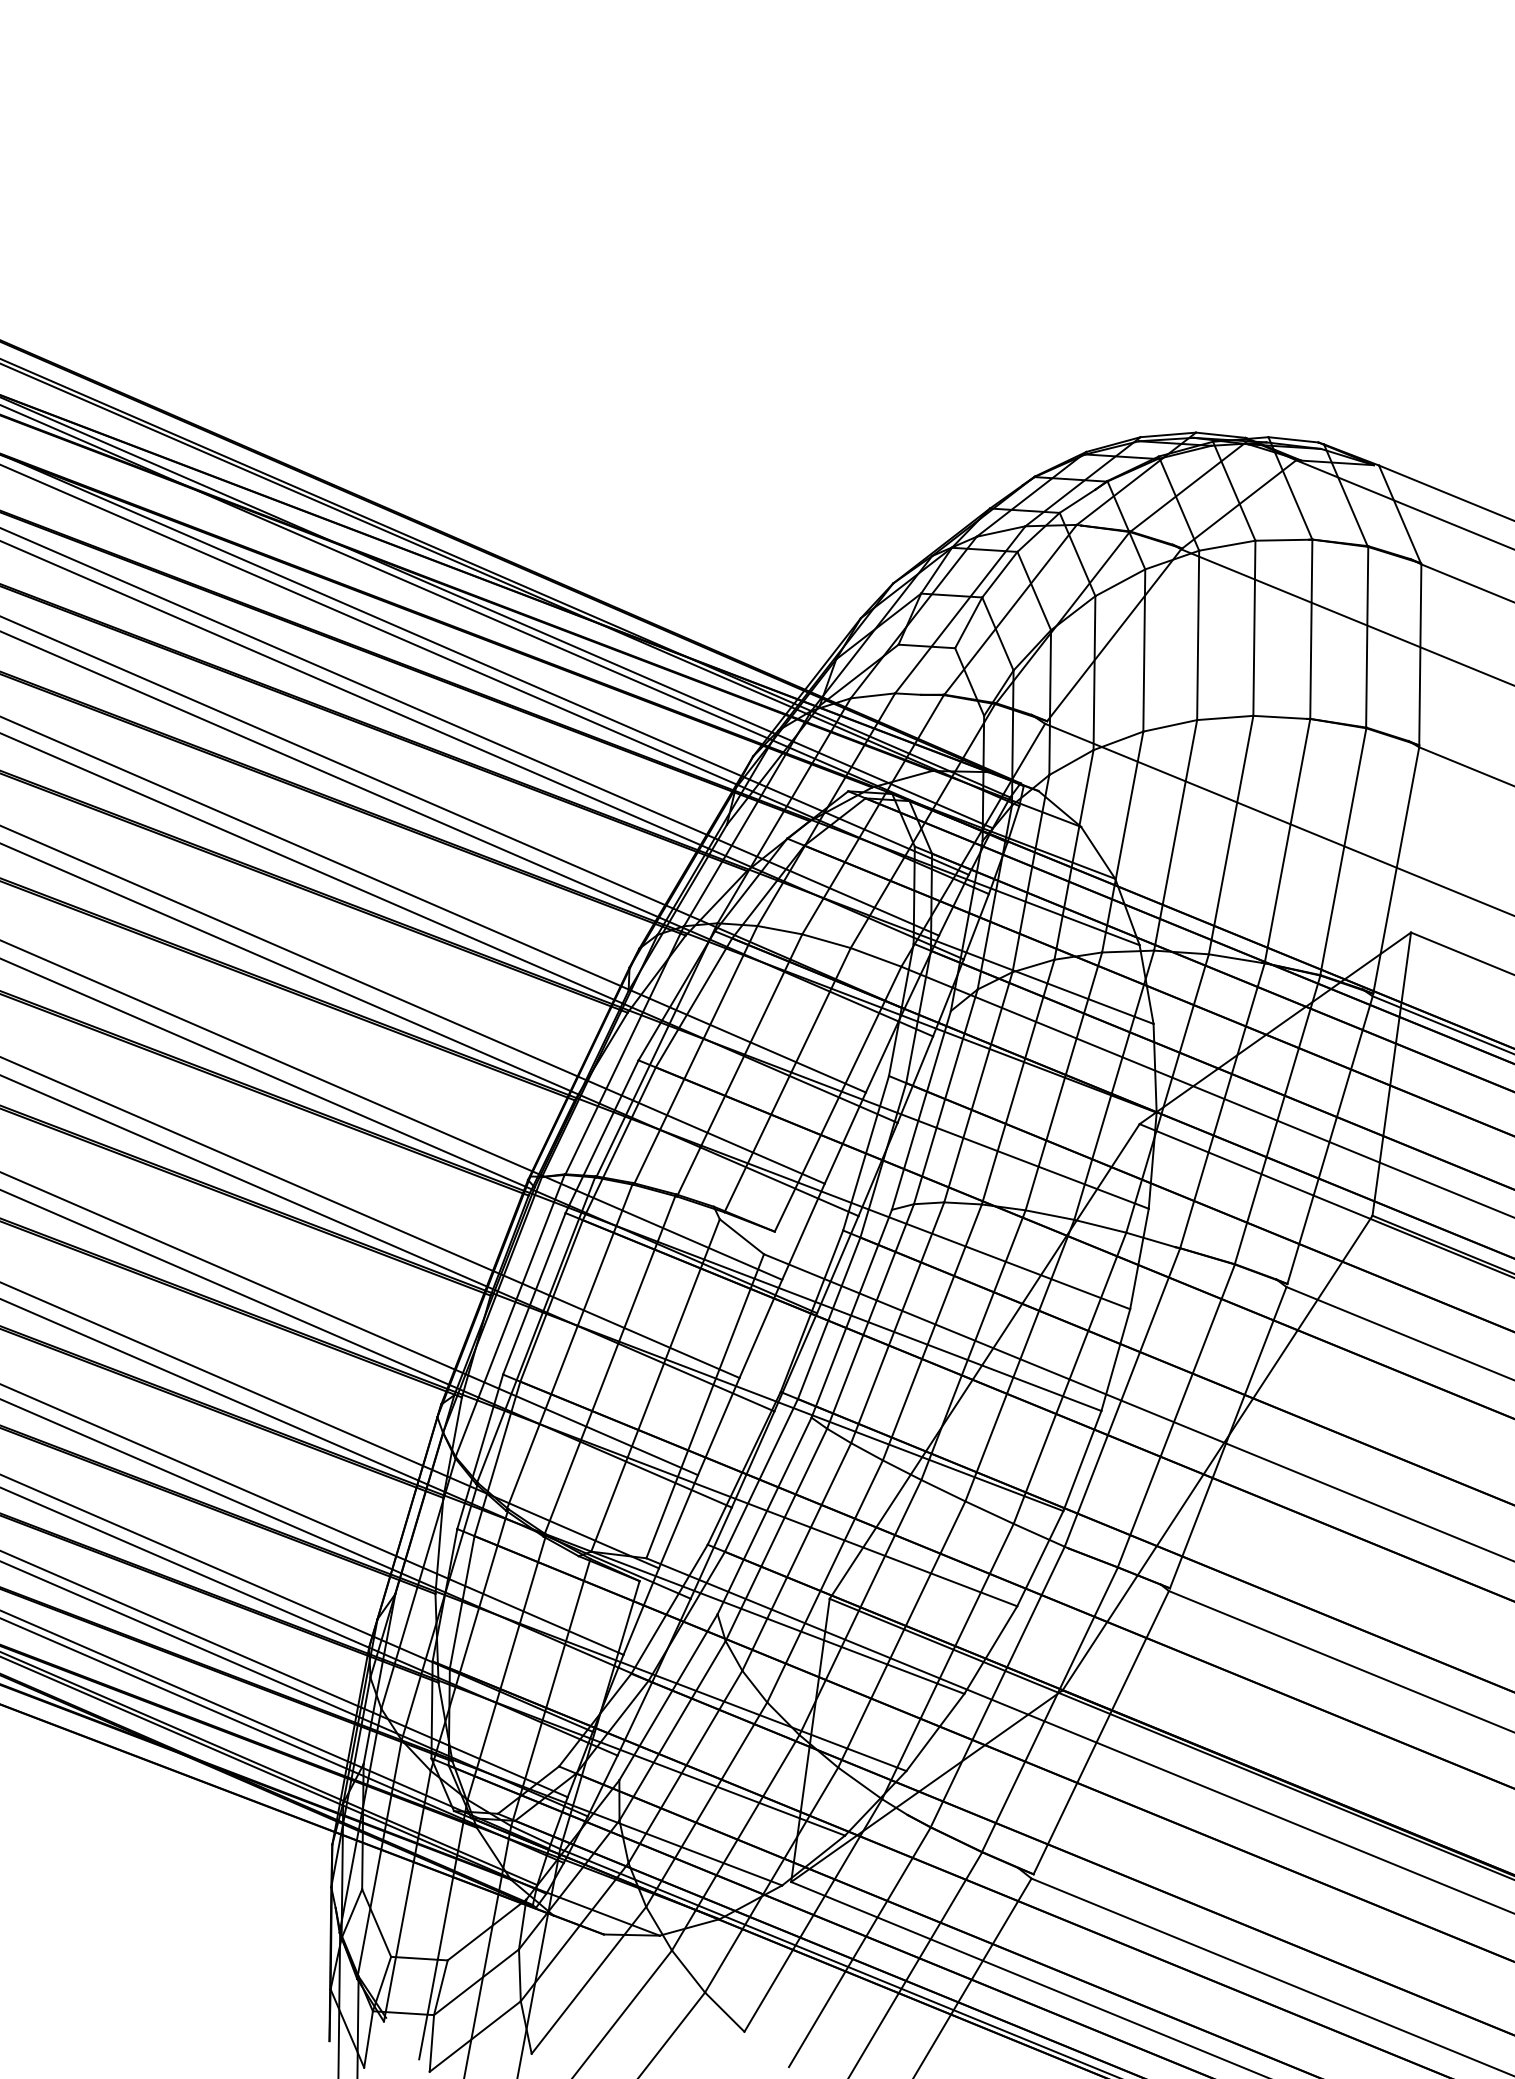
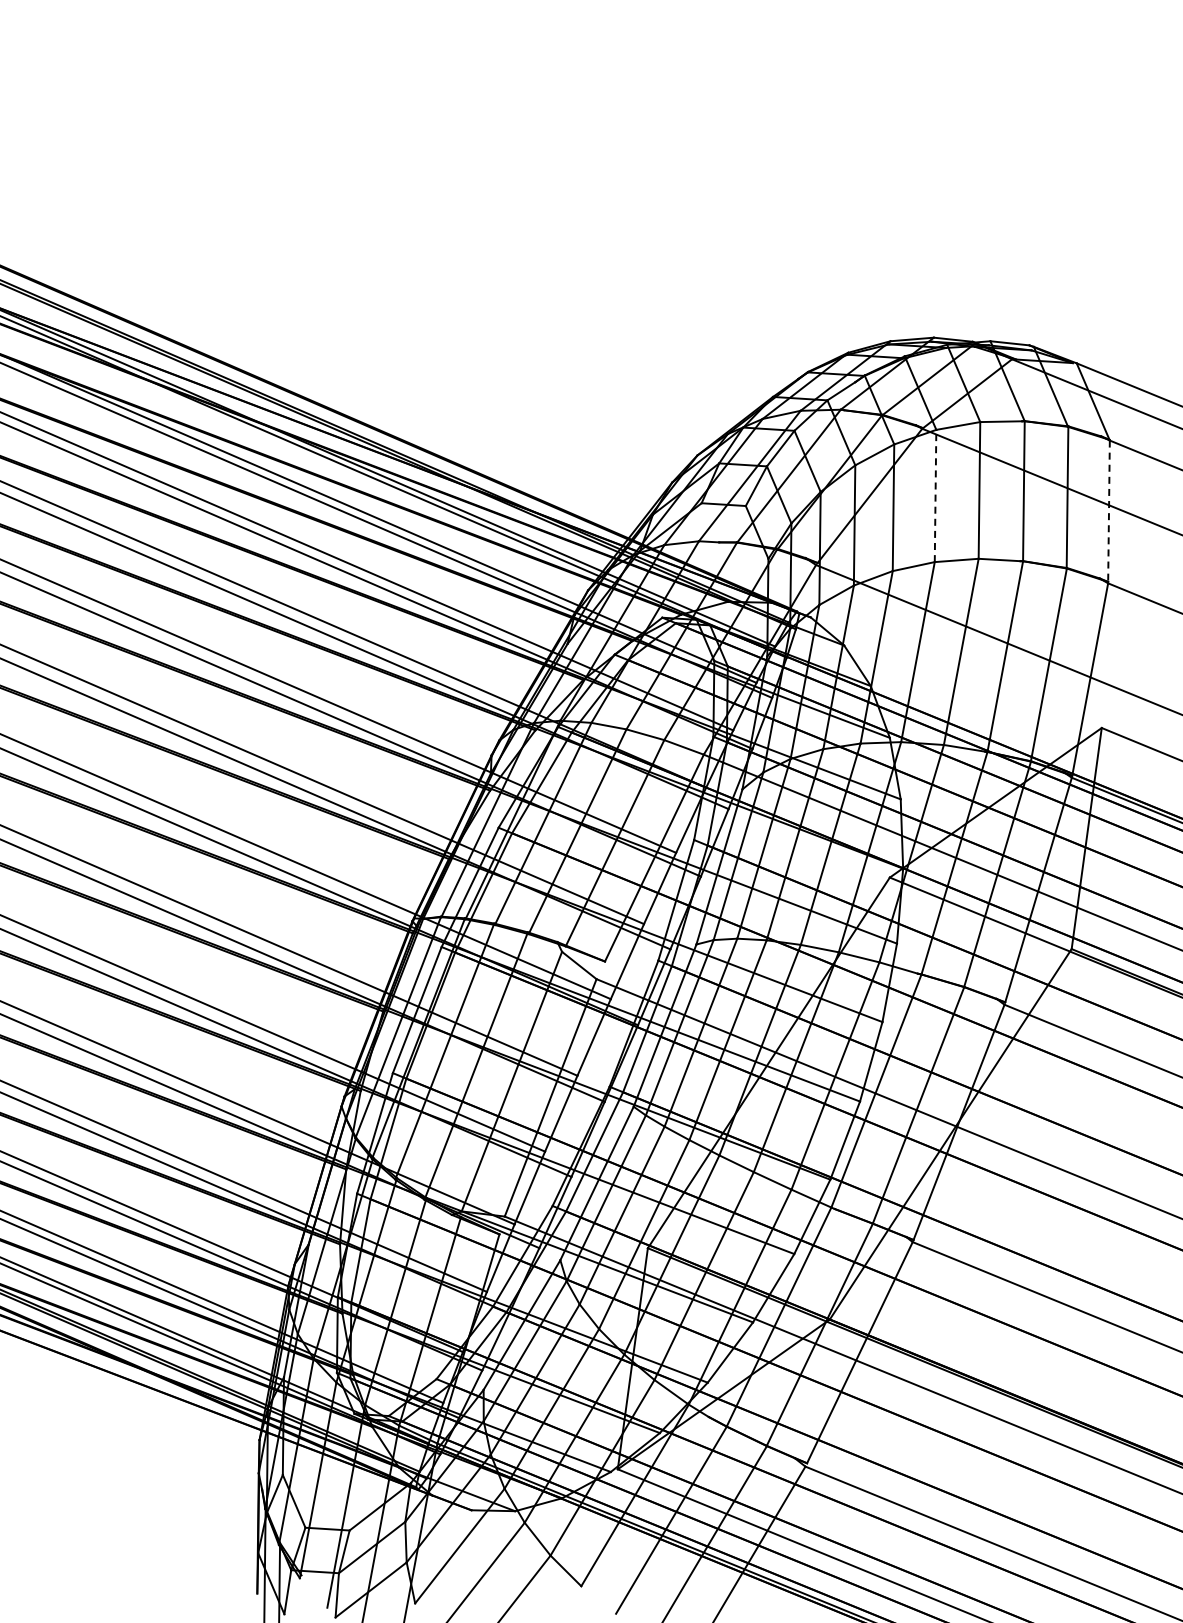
line: (1198, 634) -> (935, 495), solid -> dashed
line: (1420, 655) -> (1109, 511), solid -> dashed

